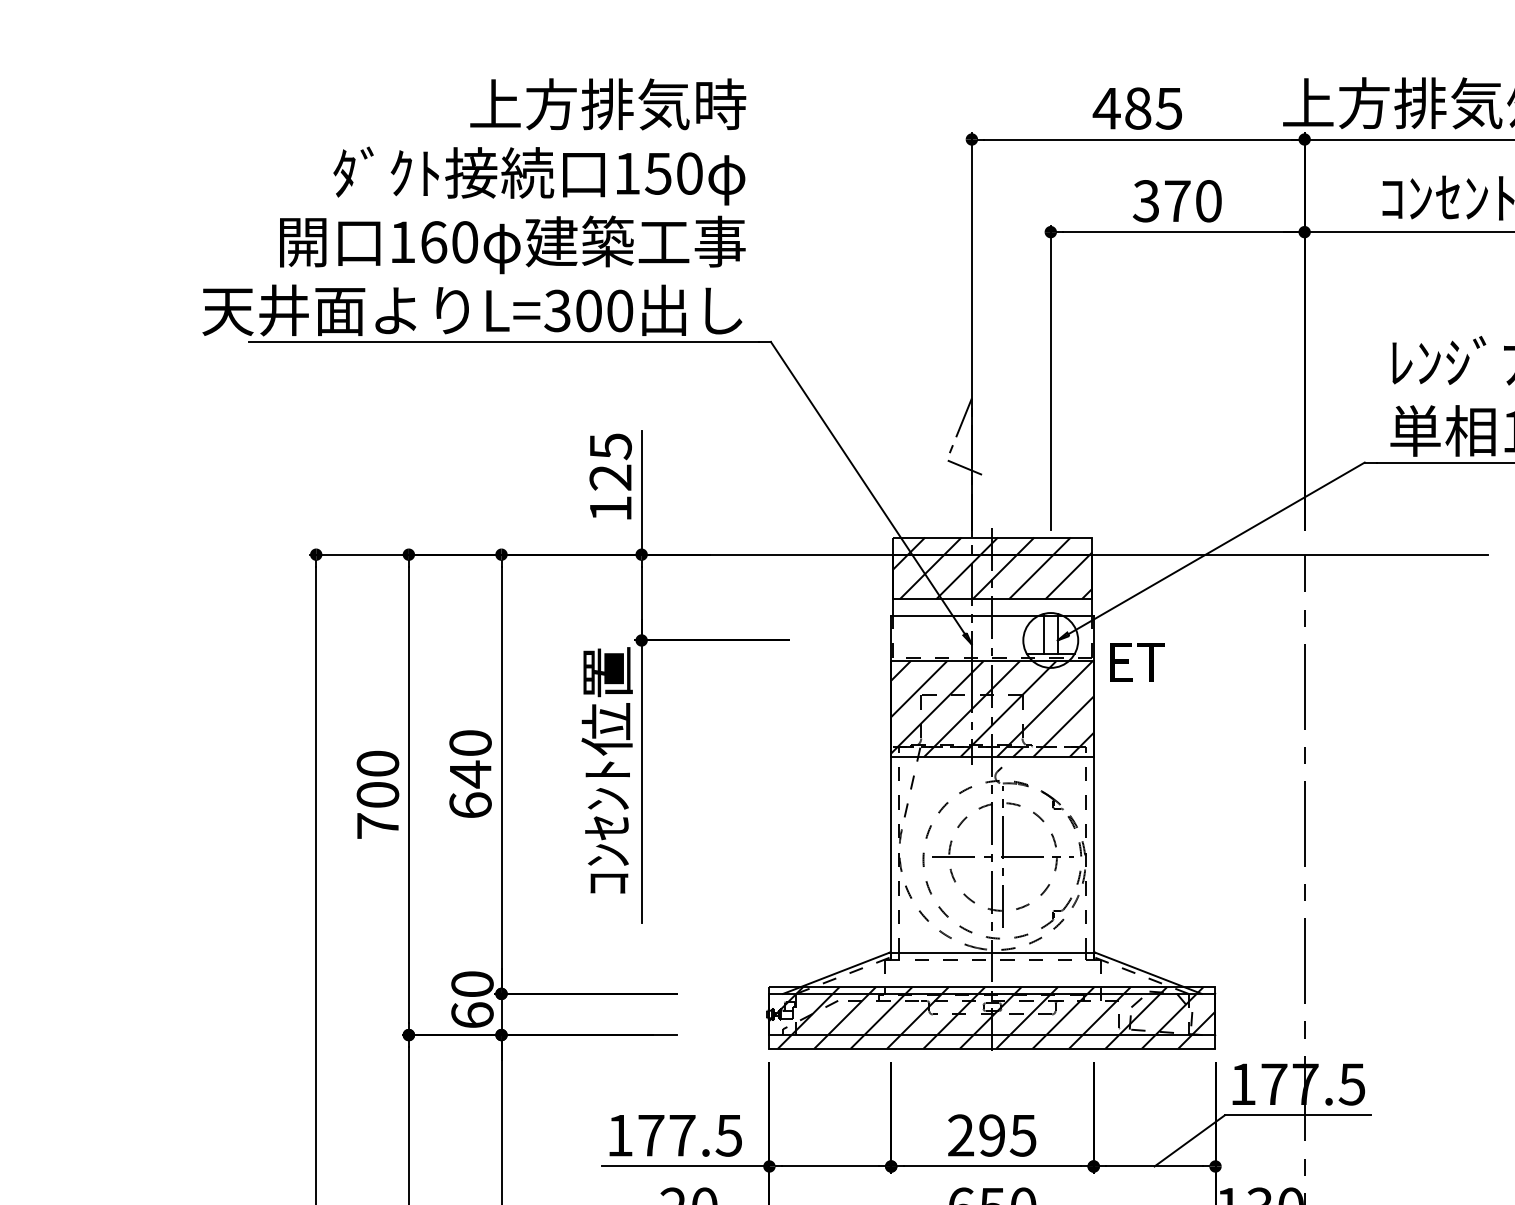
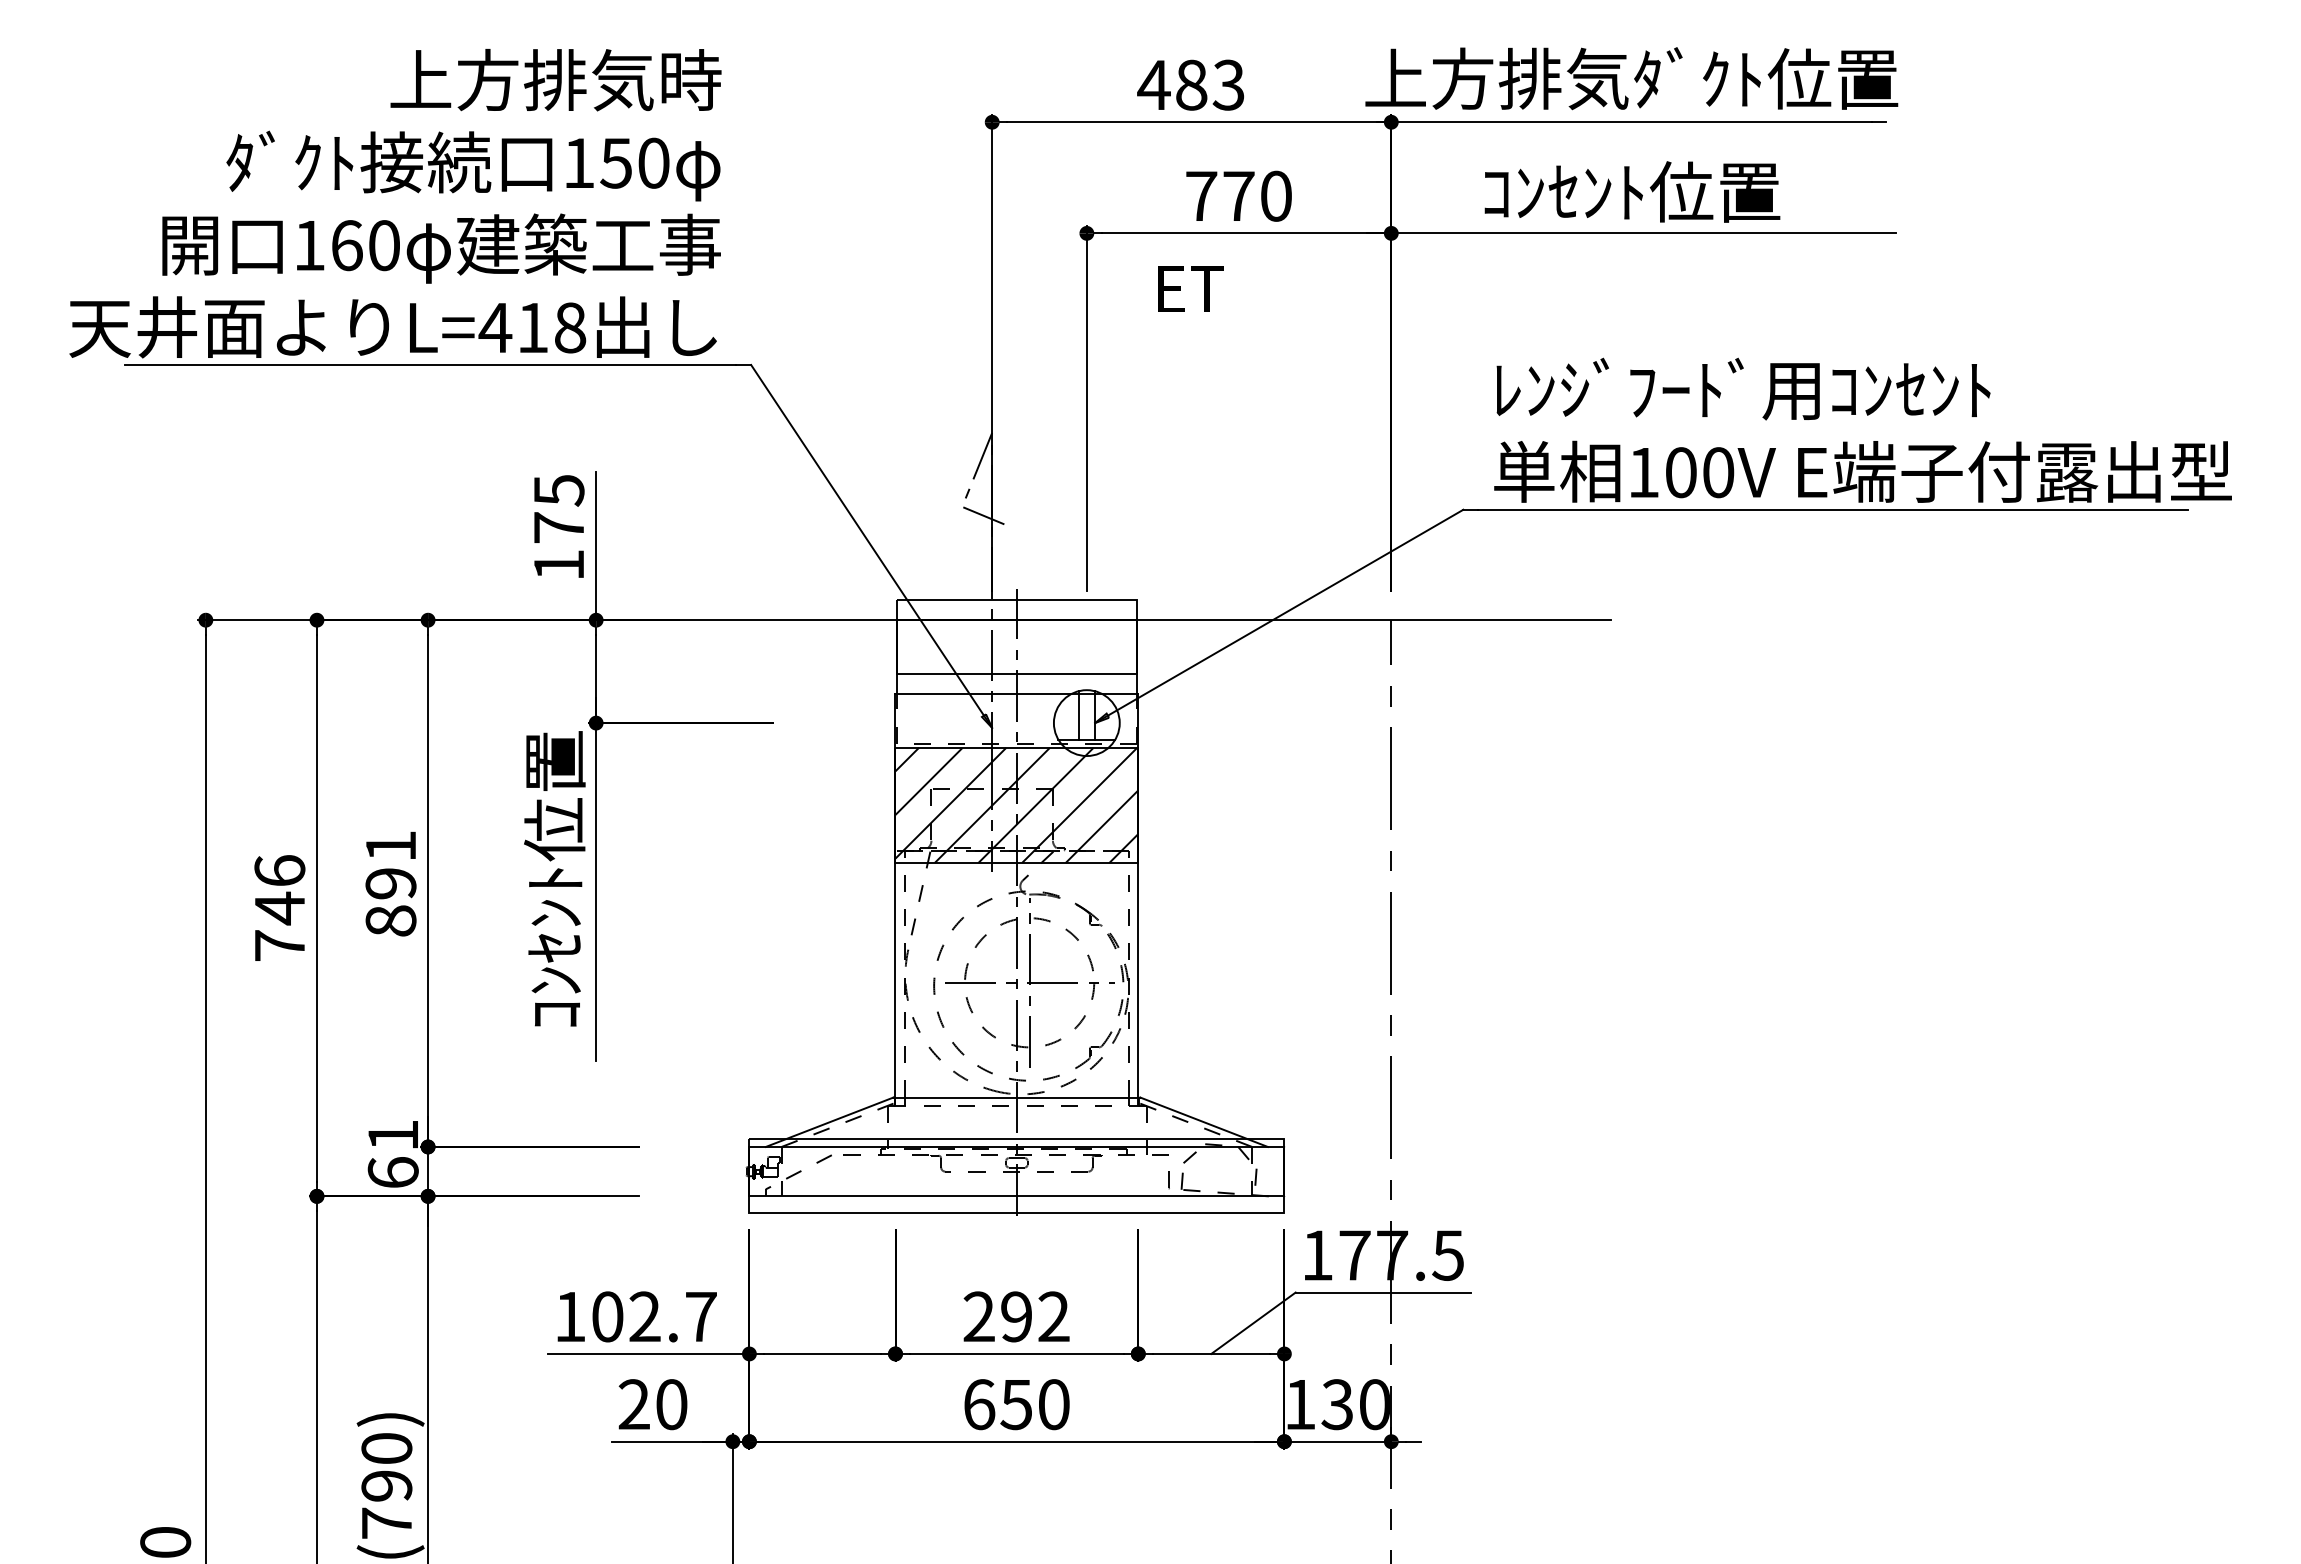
text: (1168, 108) -> (1228, 84), 485 -> 483
text: (1146, 200) -> (1201, 195), 370 -> 770
text: (588, 310) -> (532, 327), L=300 -> L=418
text: (610, 477) -> (558, 527), 125 -> 175
hatch: (992, 568) -> (1016, 636), removed
text: (1137, 662) -> (1190, 289), moved
text: (470, 774) -> (390, 883), 640 -> 891
text: (377, 780) -> (279, 890), 700 -> 746
text: (471, 984) -> (392, 1135), 60 -> 61
hatch: (992, 1017) -> (1016, 1175), removed
text: (690, 1135) -> (654, 1316), 177.5 -> 102.7
text: (1022, 1135) -> (1053, 1316), 295 -> 292

